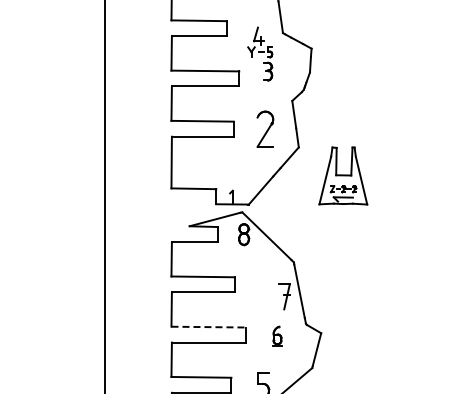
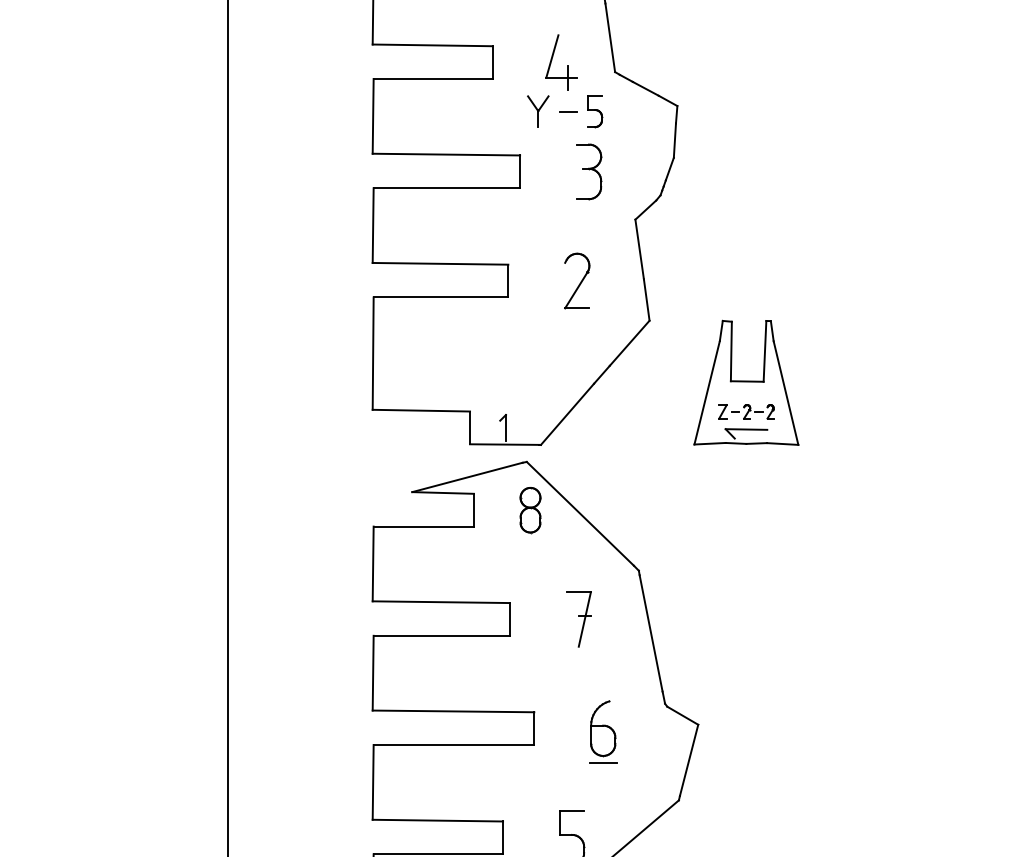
part: (260, 54) -> (566, 118), size x1.43
part: (265, 128) -> (577, 279), size x0.71
part: (284, 296) -> (579, 618), moved
line: (209, 327) -> (455, 712), dashed -> solid
part: (277, 336) -> (603, 731), size x1.43

